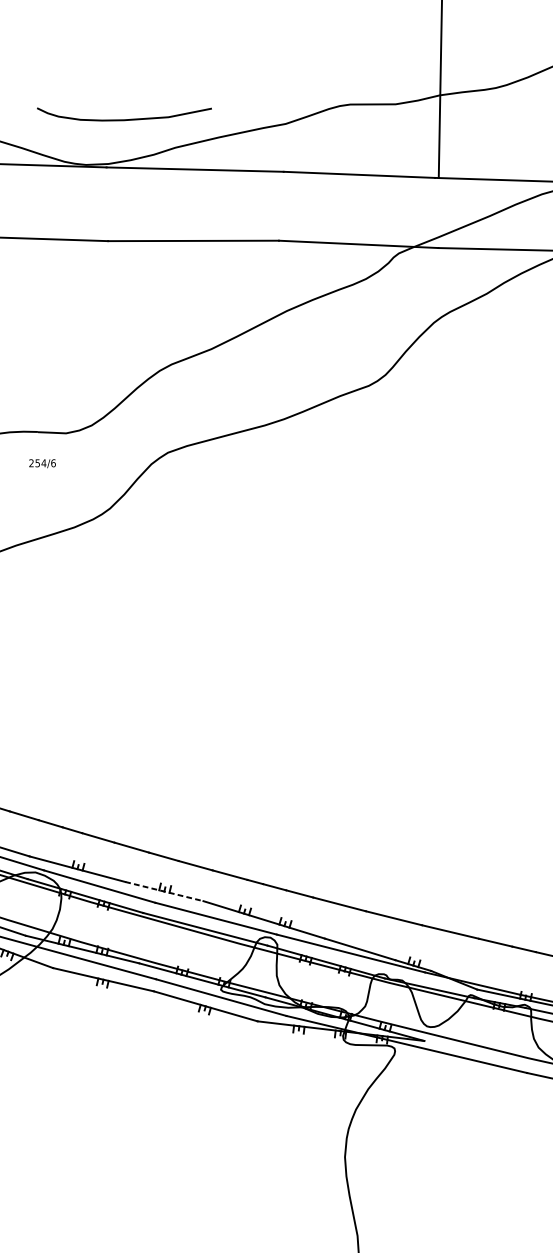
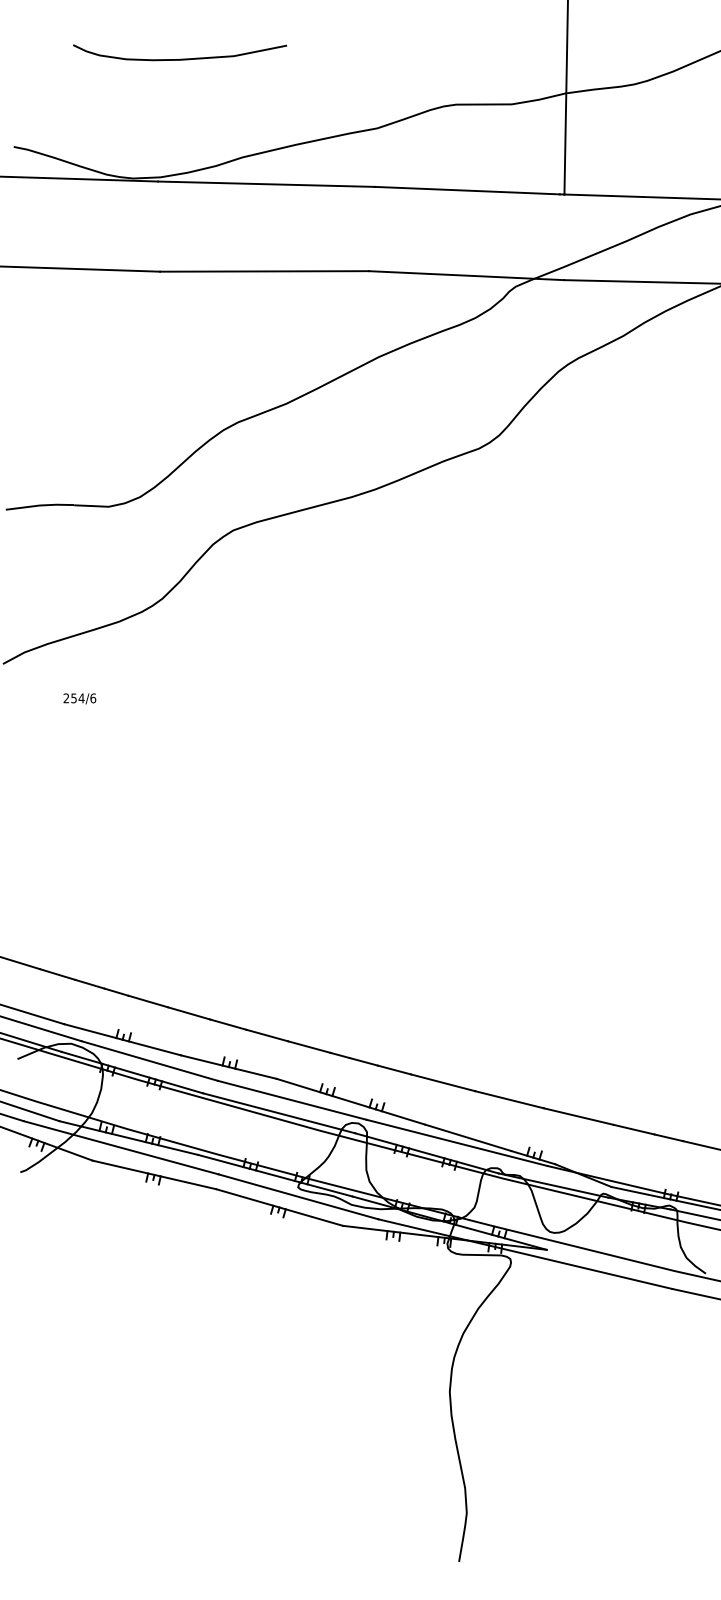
curve: (124, 119) -> (180, 58), moved
text: (42, 463) -> (79, 698), moved
line: (164, 891) -> (229, 1067), dashed -> solid

